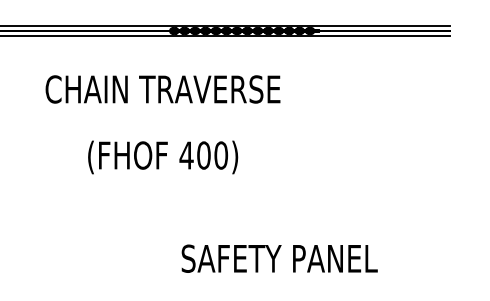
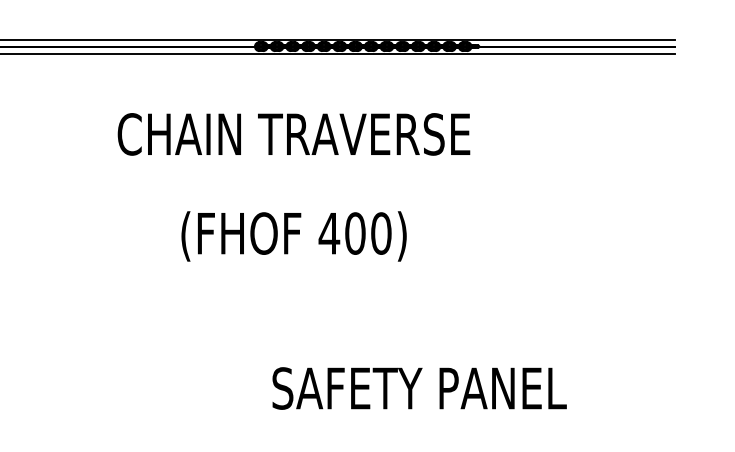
text: (162, 124) -> (293, 186), moved

